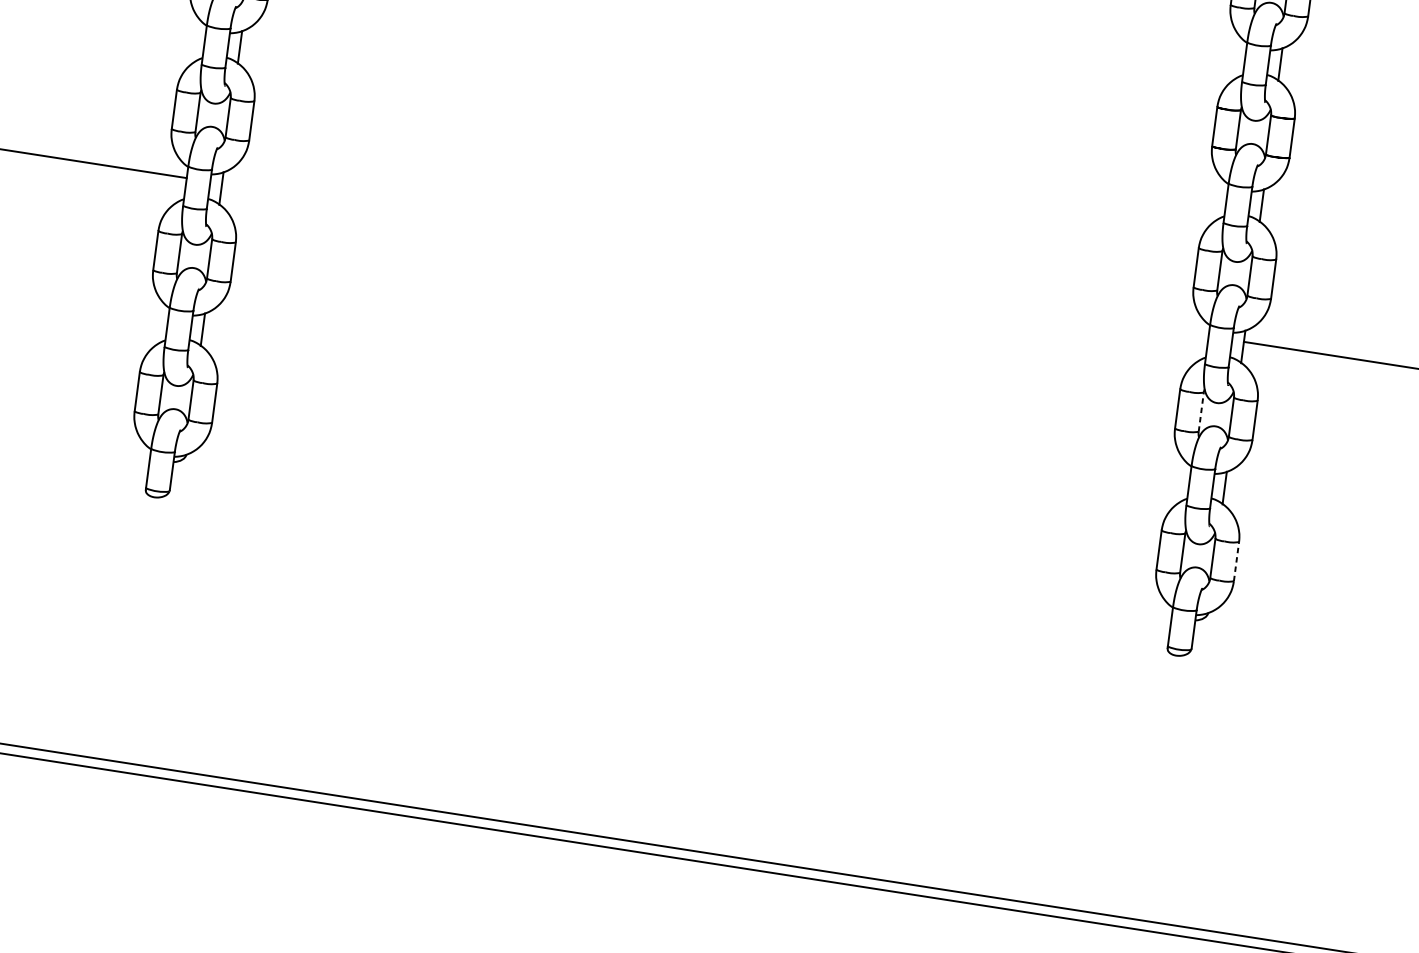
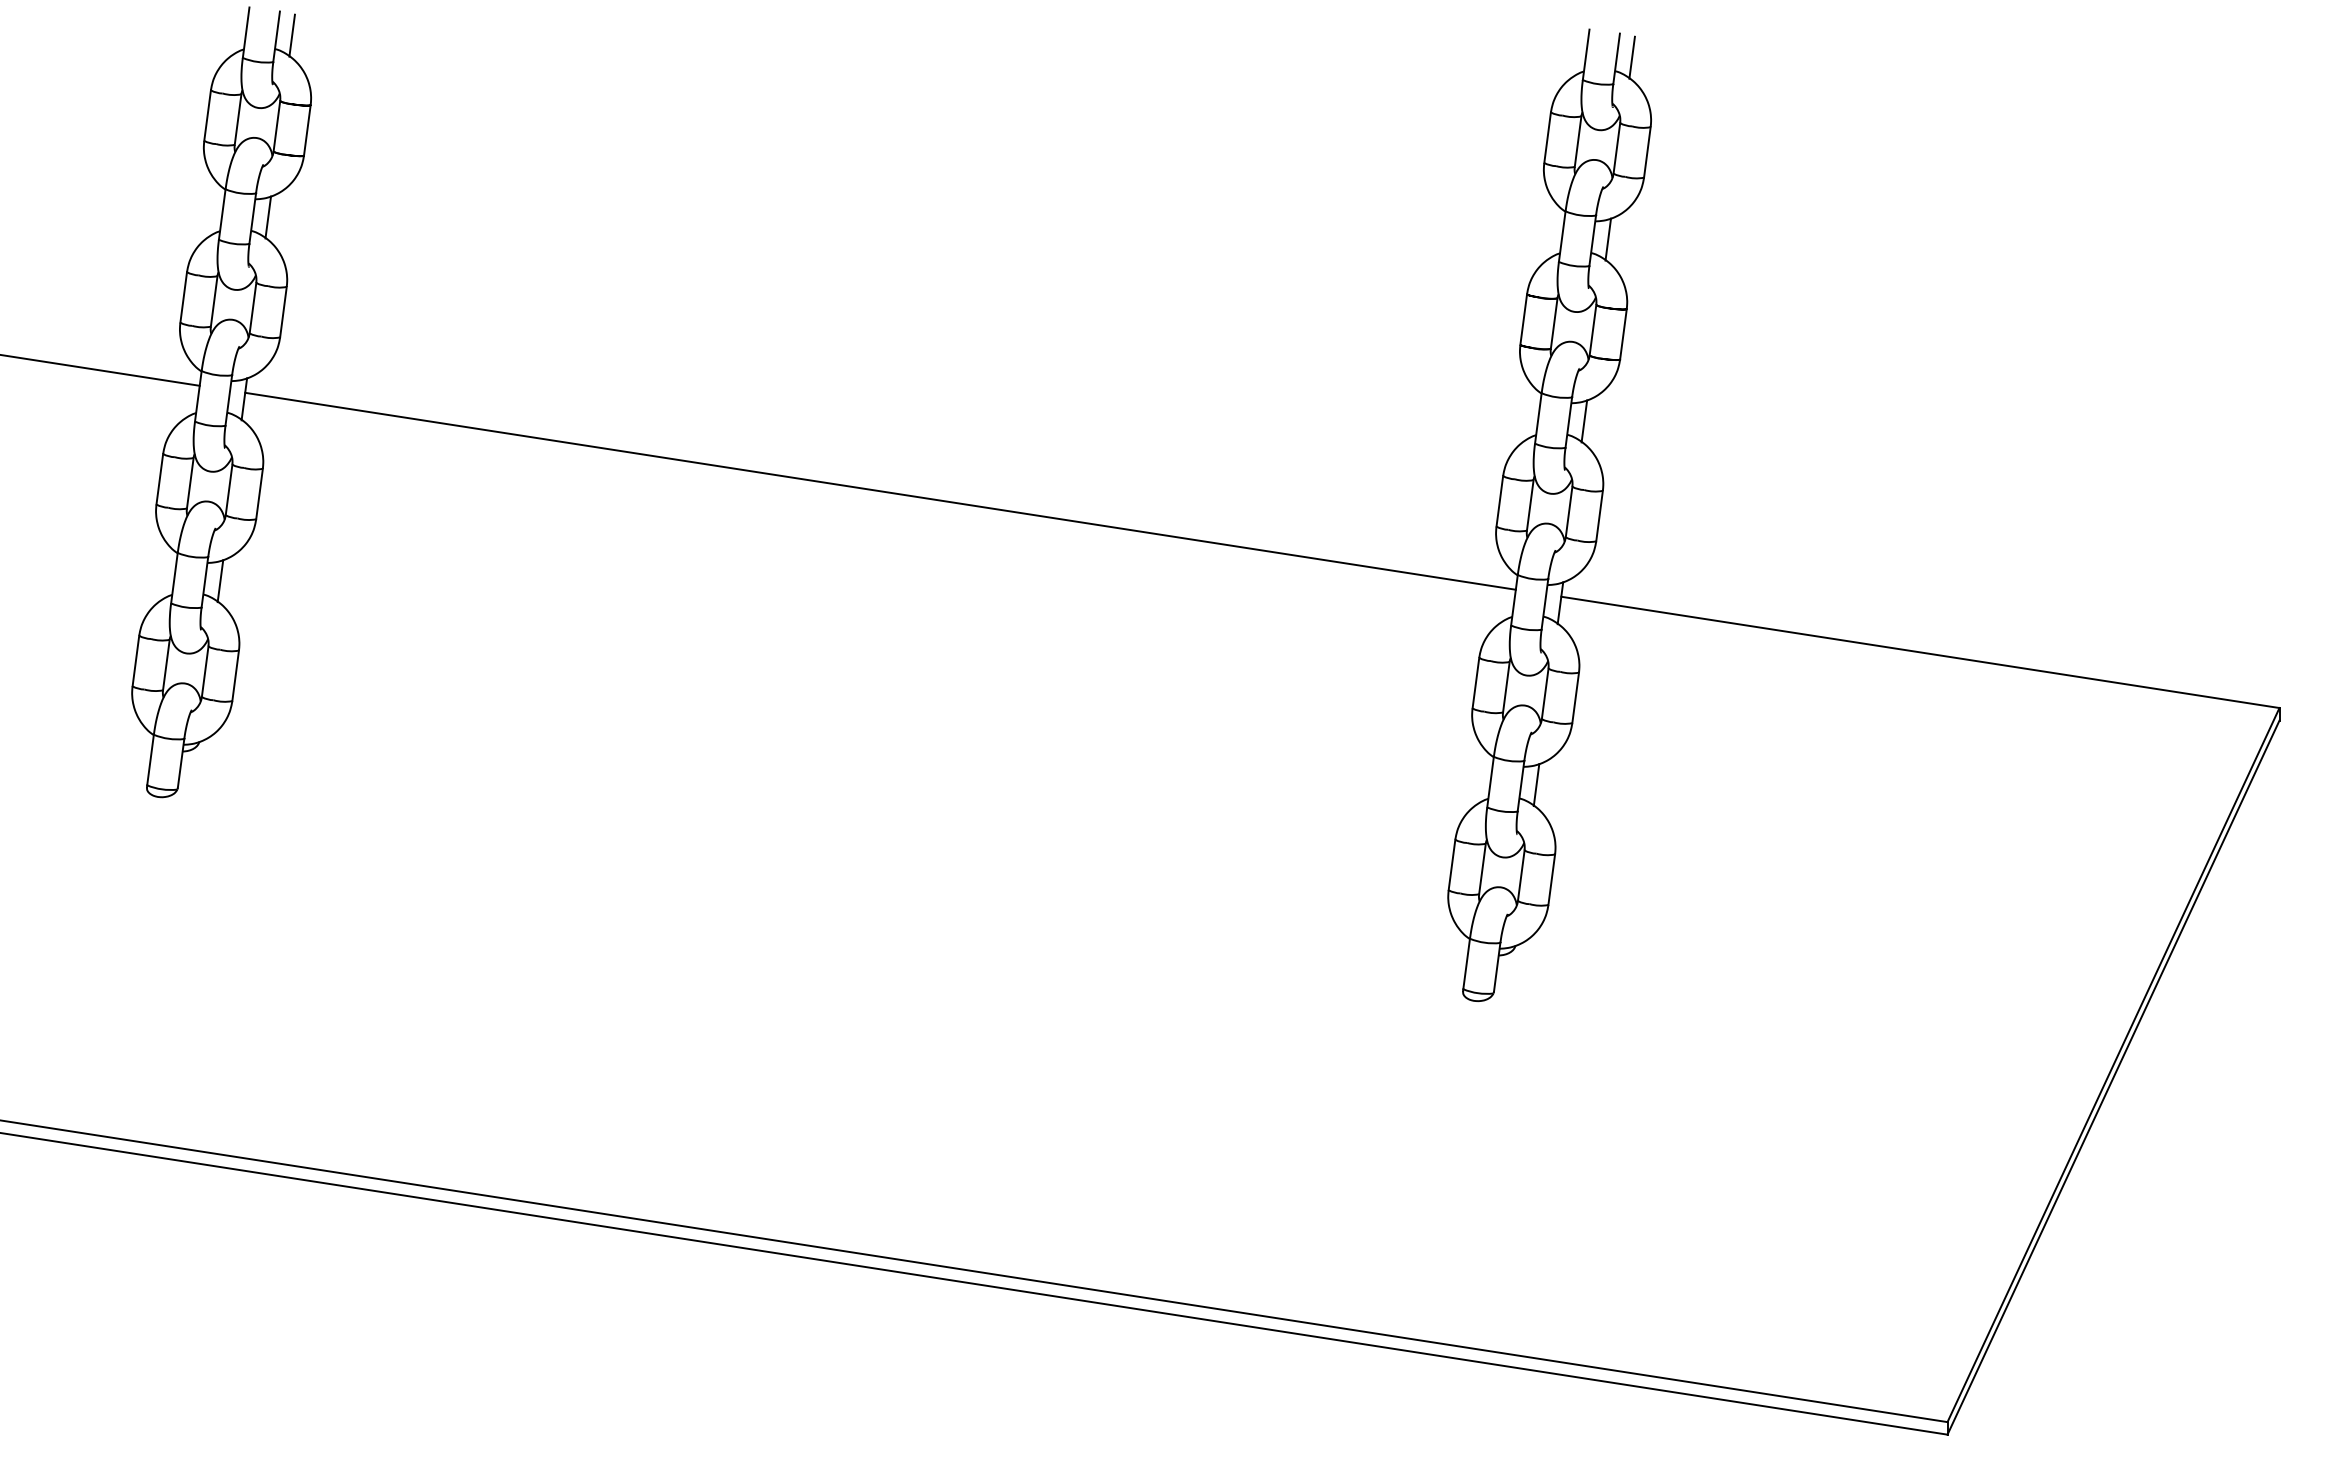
line: (715, 259) -> (880, 490), added
line: (1201, 411) -> (1506, 686), dashed -> solid
line: (1236, 561) -> (1551, 879), dashed -> solid

